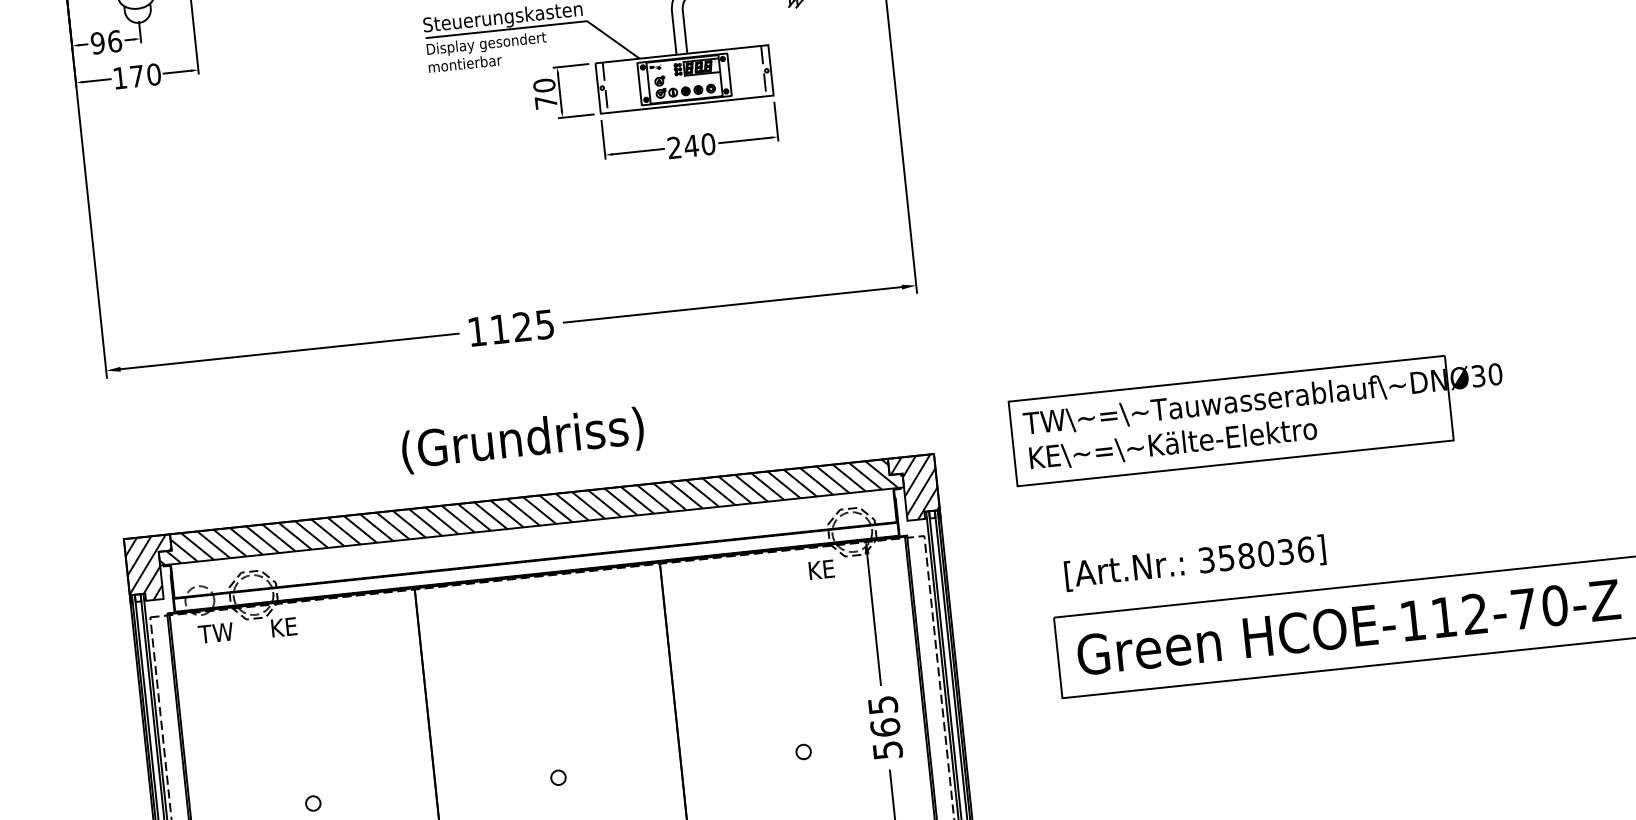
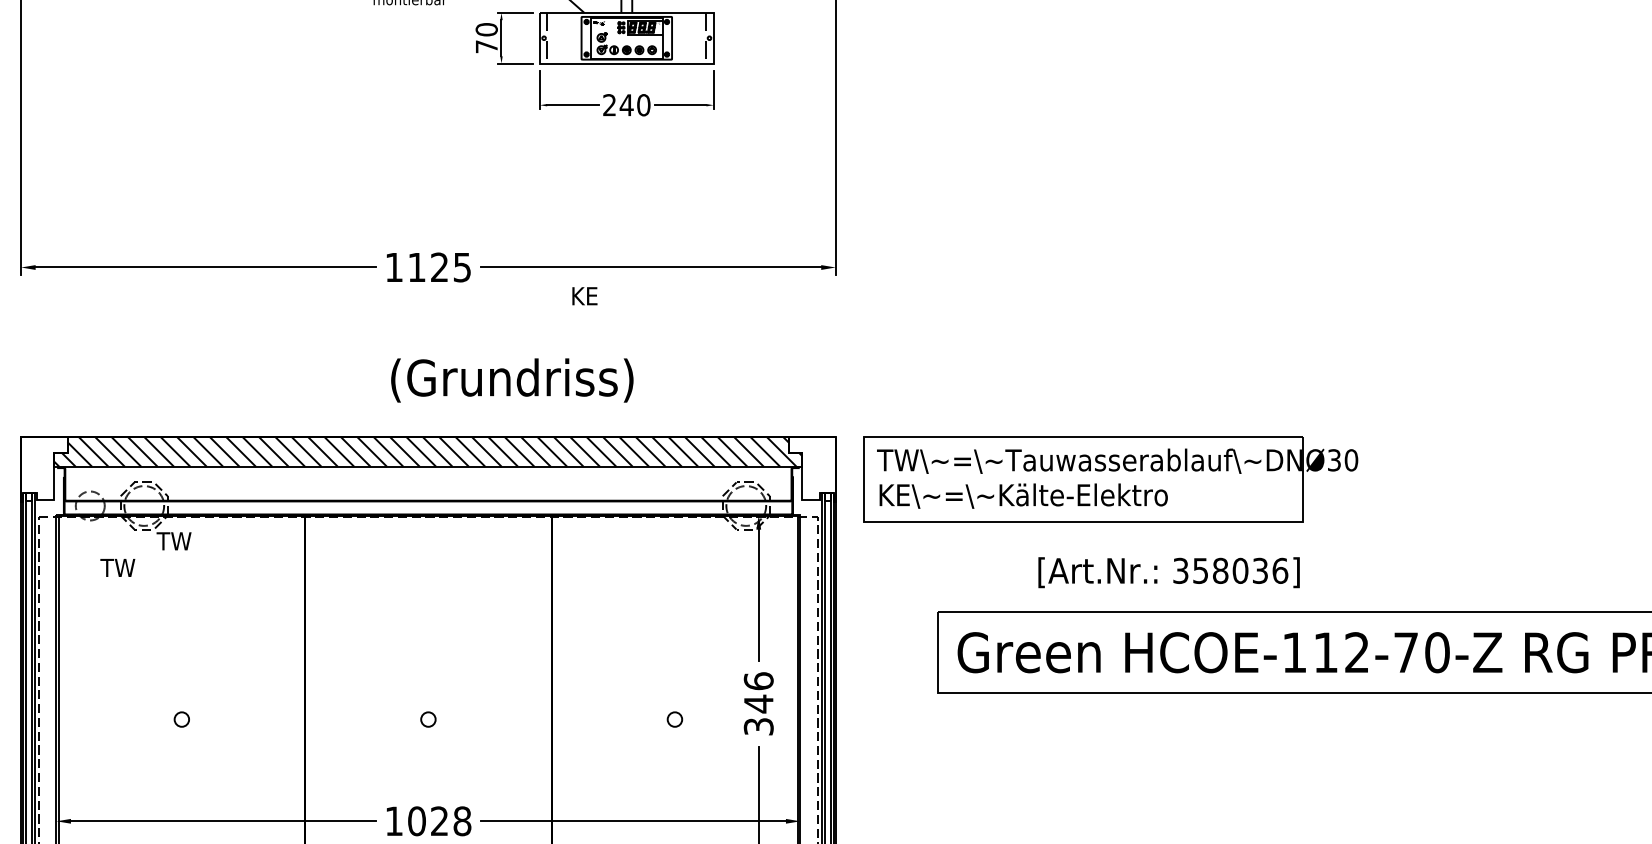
part: (1257, 418) -> (1110, 479), moved
text: (523, 440) -> (512, 380), moved
hatch: (914, 487) -> (812, 468), removed
text: (1194, 563) -> (1168, 572), moved
hatch: (150, 568) -> (44, 468), removed
text: (821, 570) -> (584, 296), moved
text: (286, 627) -> (173, 541), KE -> TW
text: (215, 632) -> (117, 567), moved
text: (885, 727) -> (758, 703), 565 -> 346

